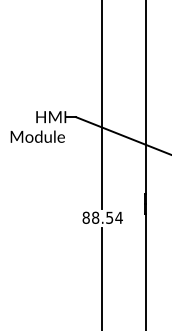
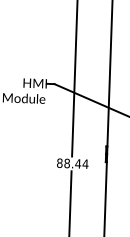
text: (109, 217) -> (78, 163), 88.54 -> 88.44

